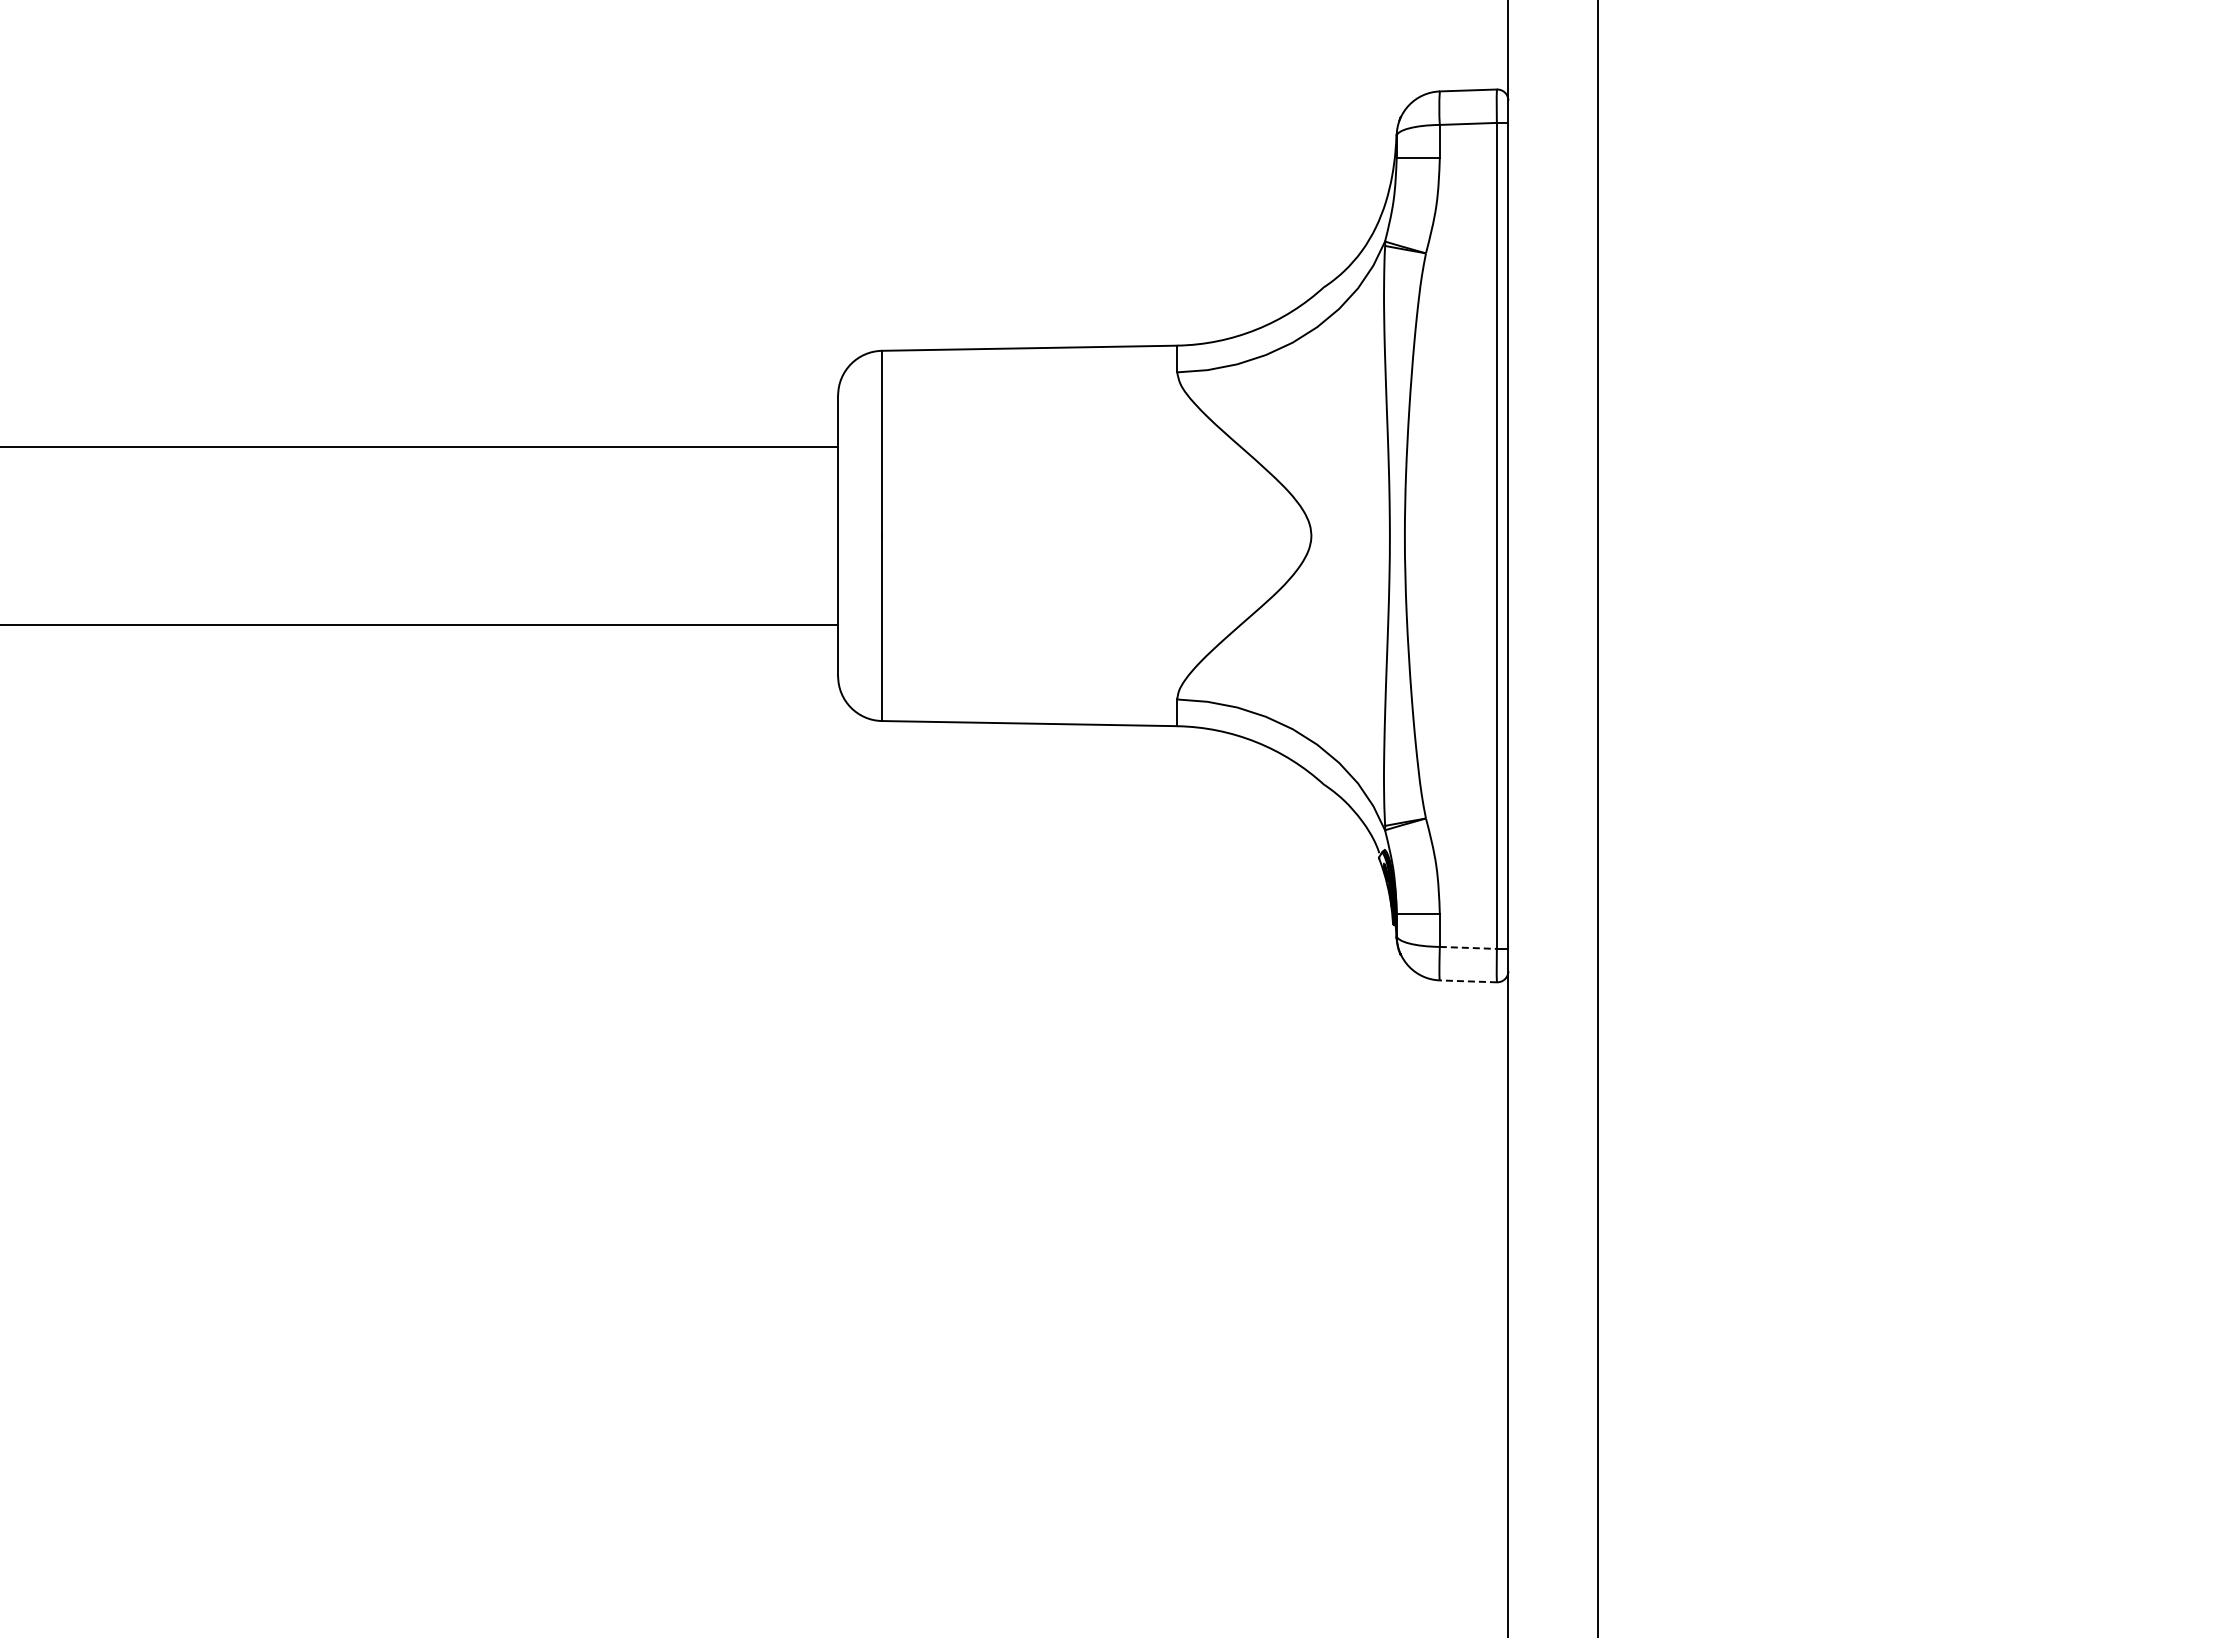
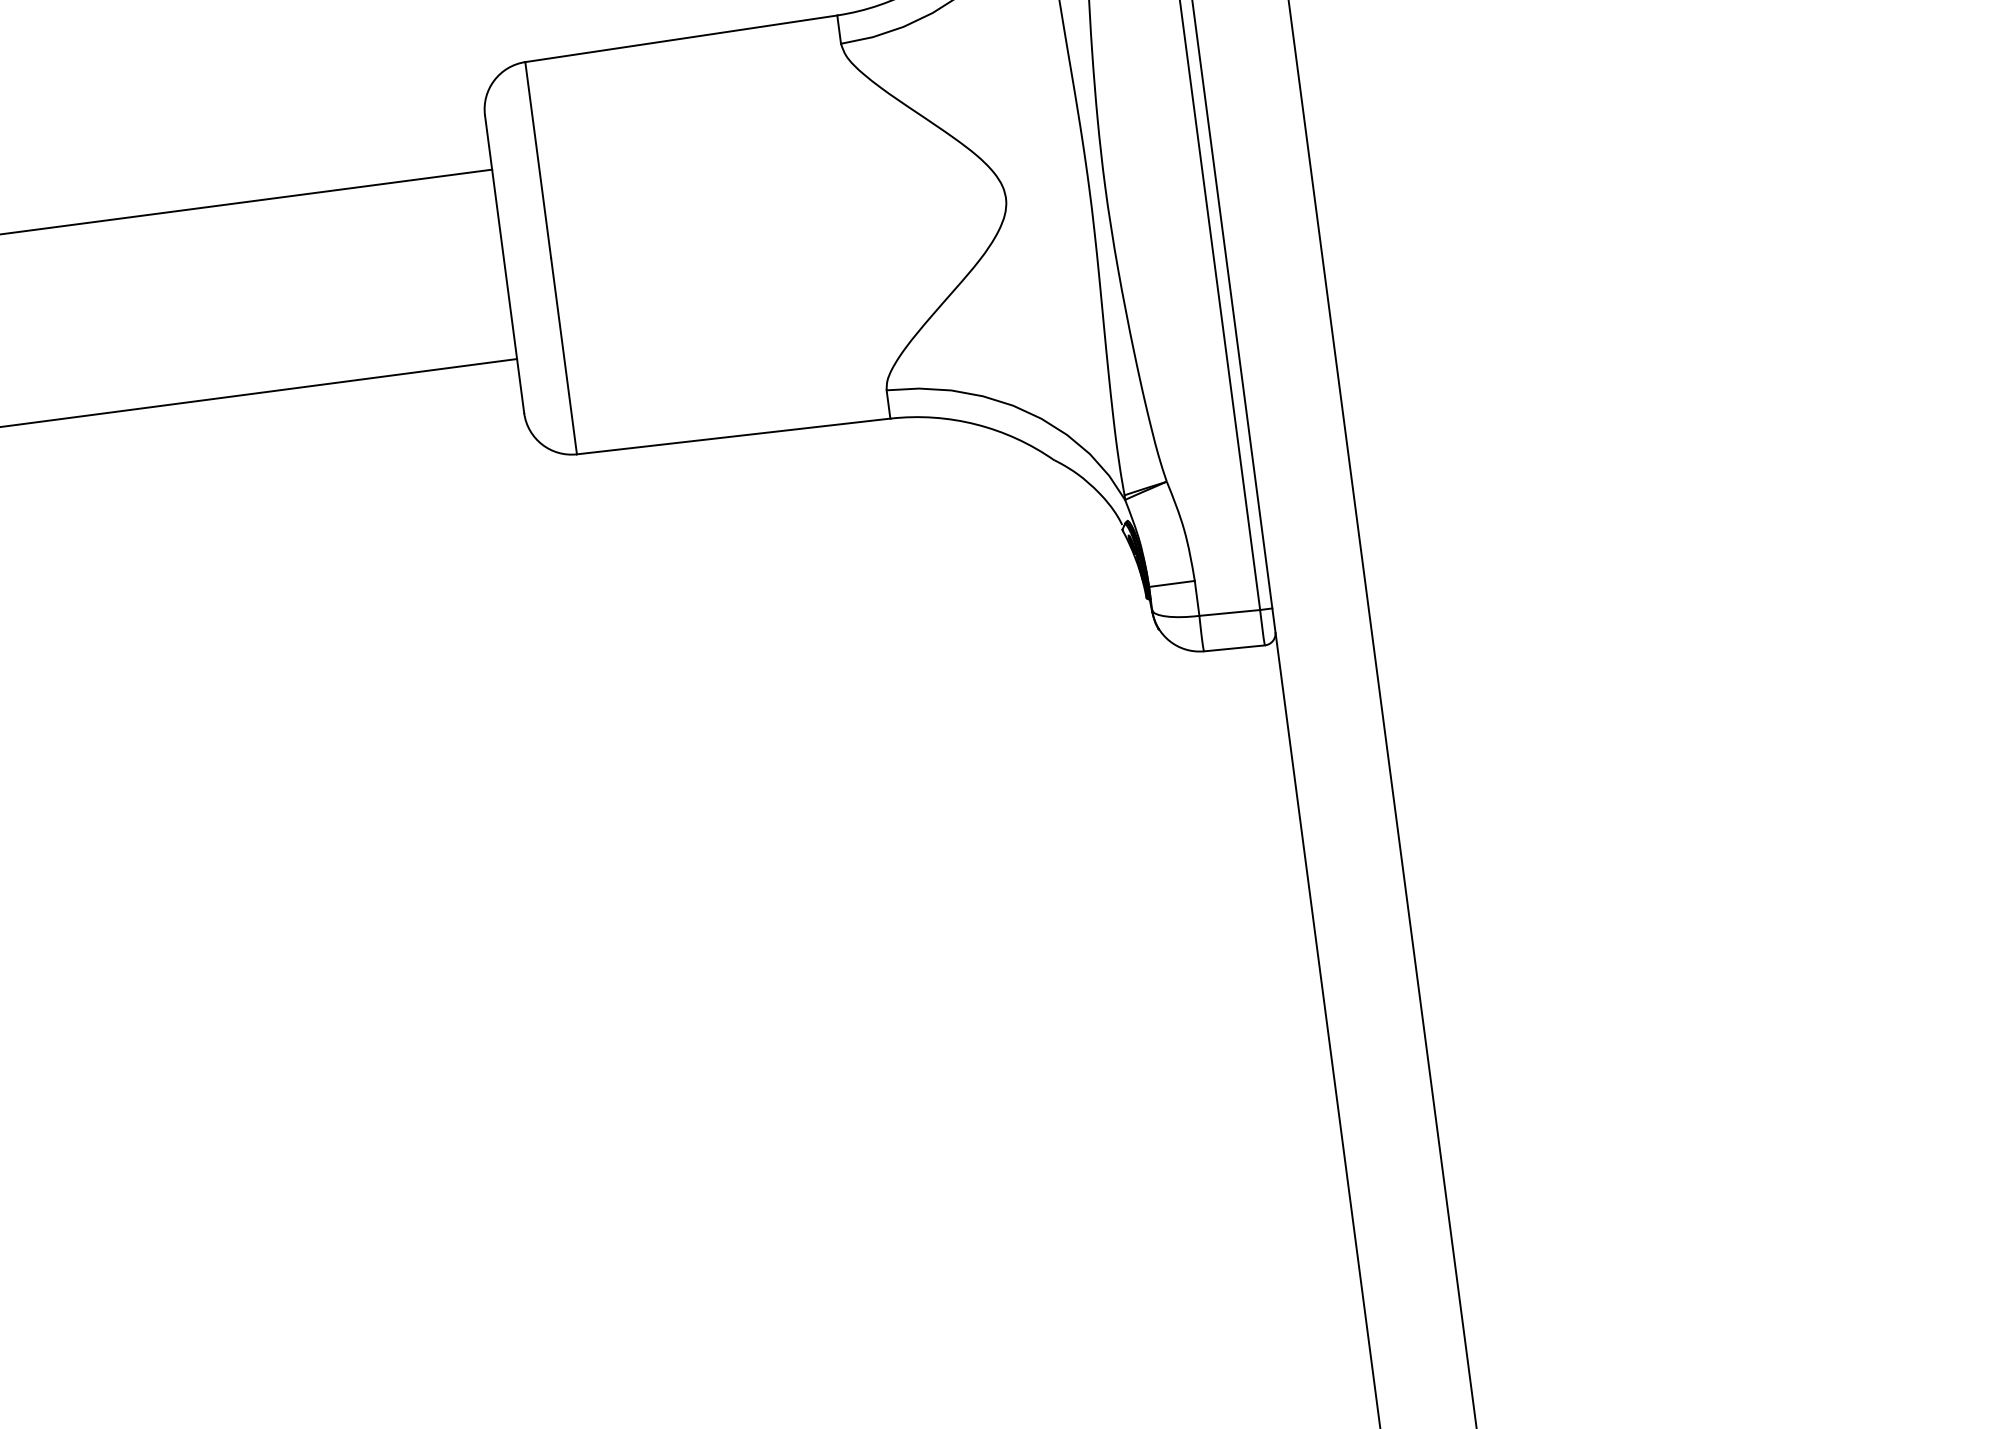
line: (1468, 947) -> (1229, 612), dashed -> solid
line: (1468, 981) -> (1234, 648), dashed -> solid

